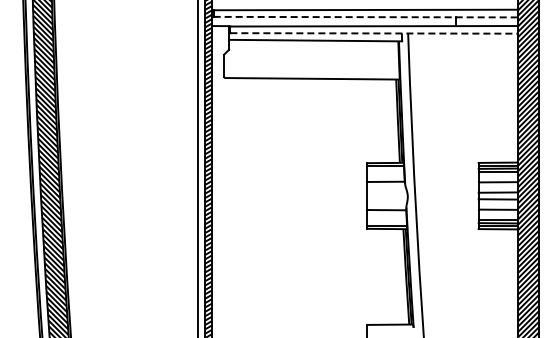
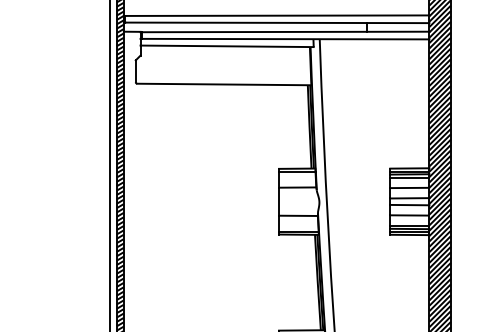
line: (366, 17) -> (278, 23), dashed -> solid
line: (374, 33) -> (286, 39), dashed -> solid

